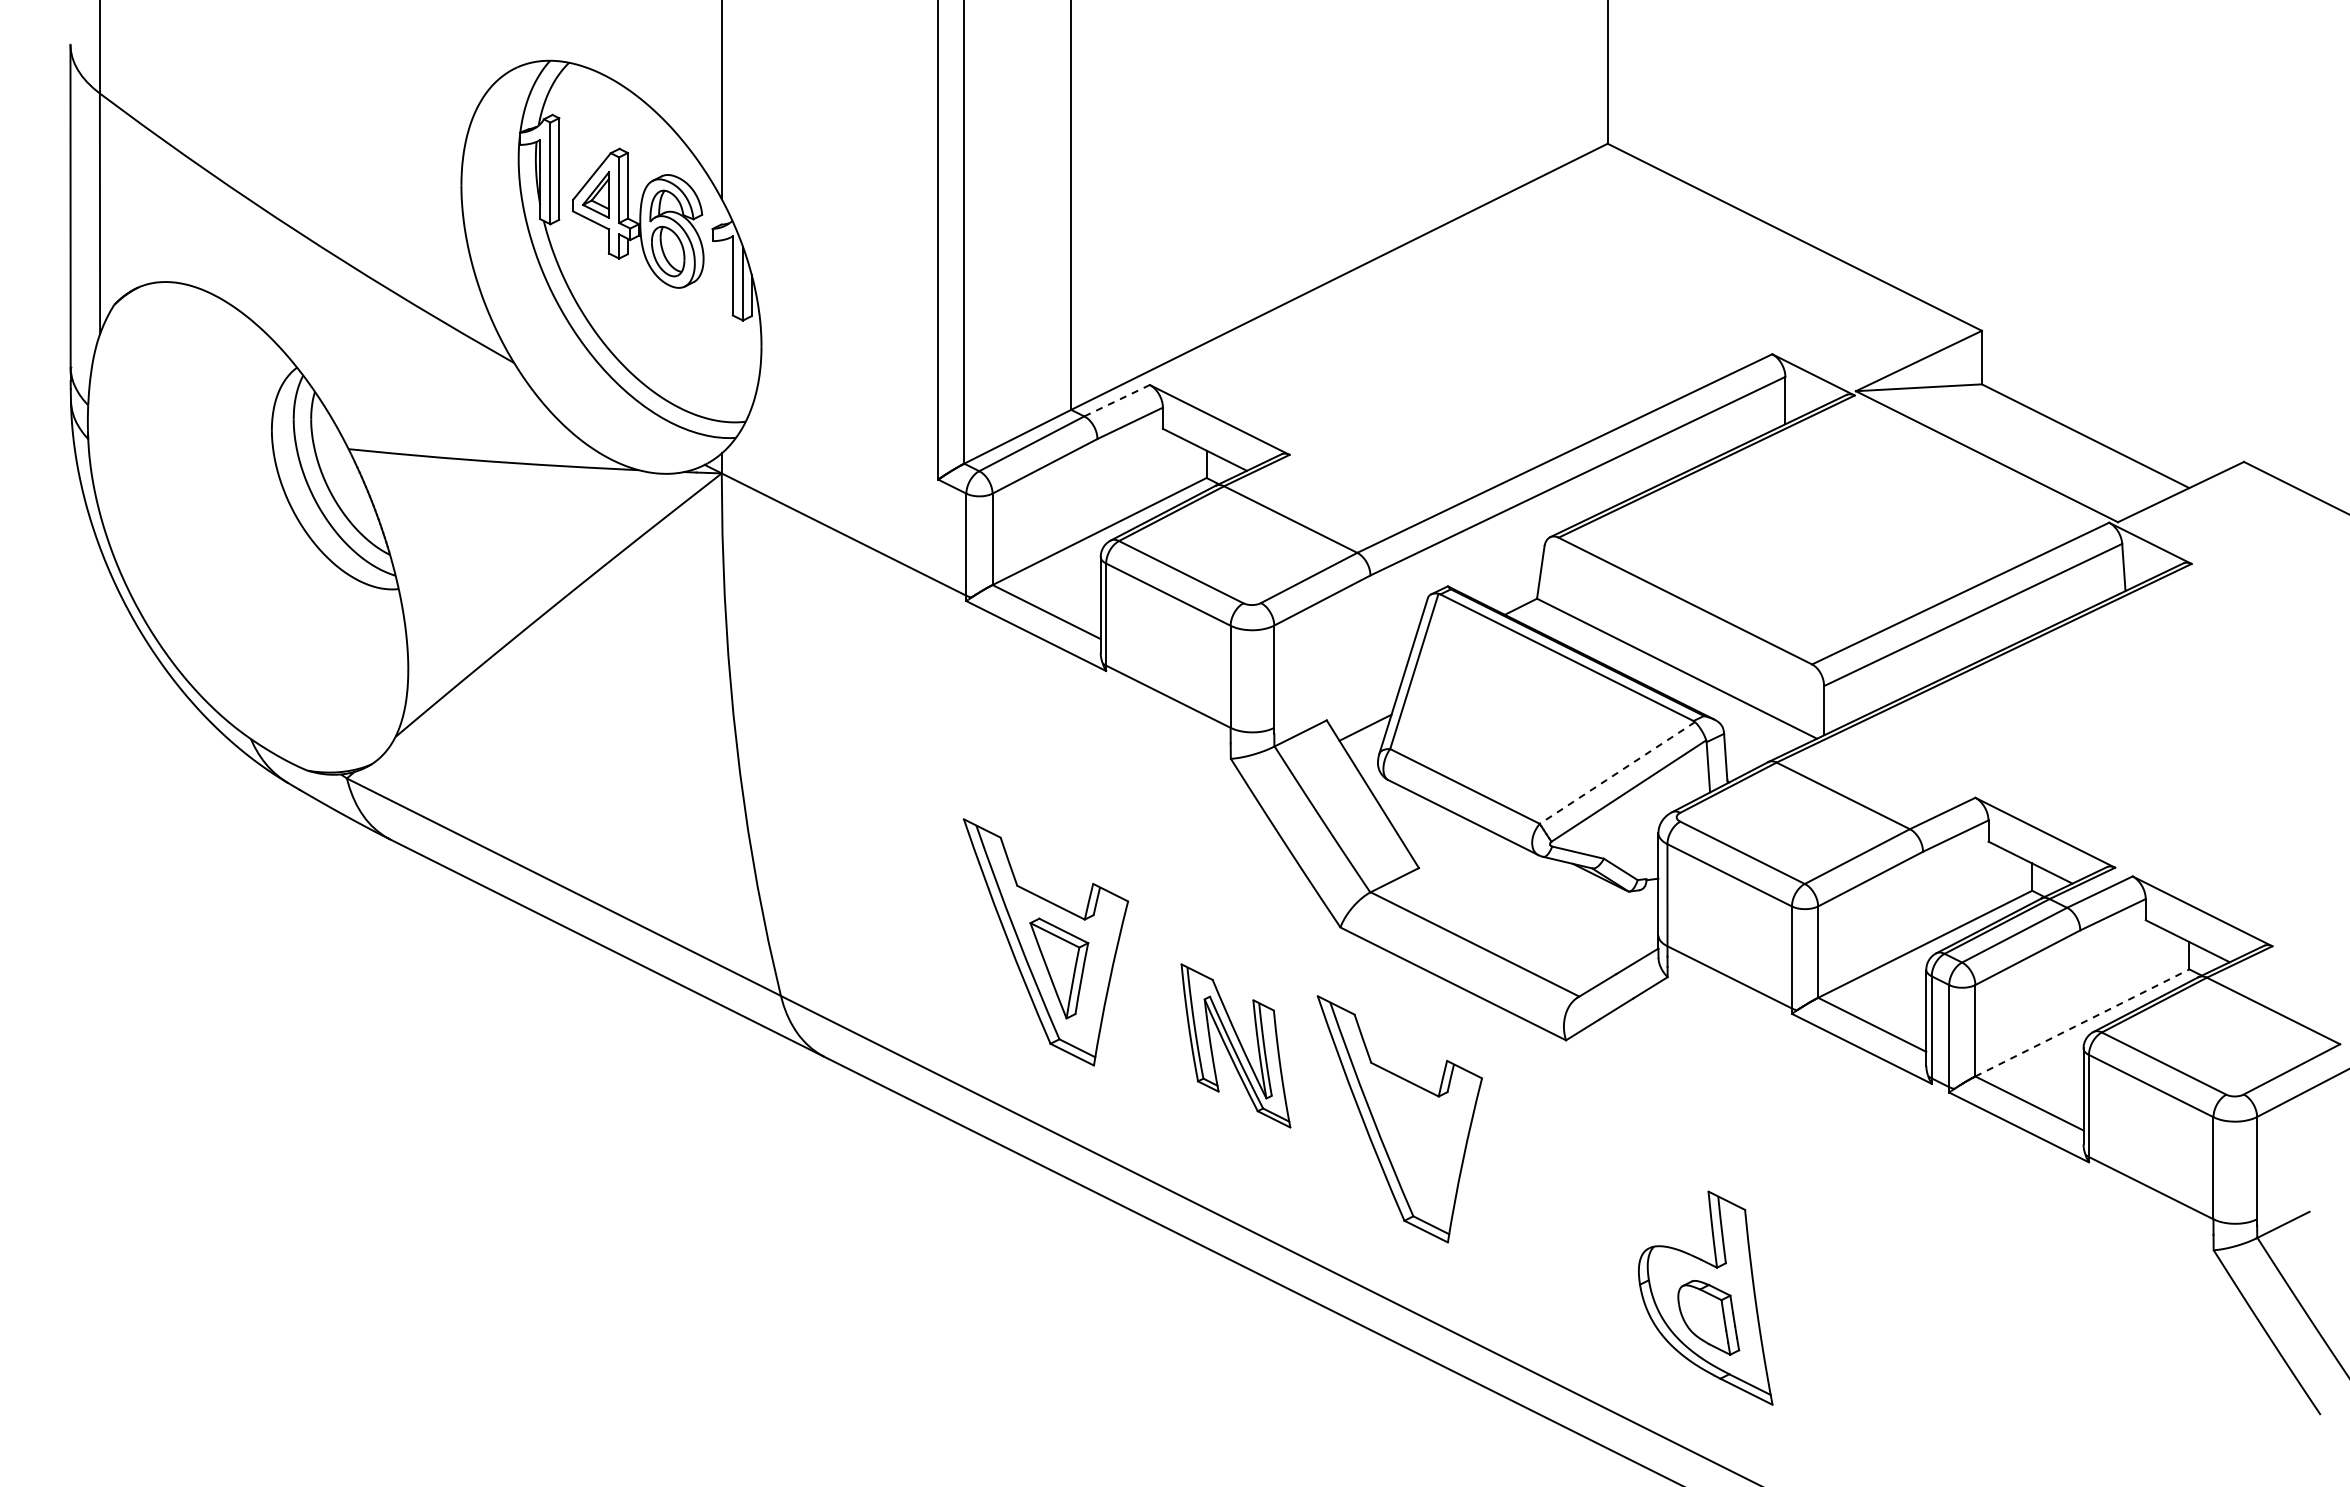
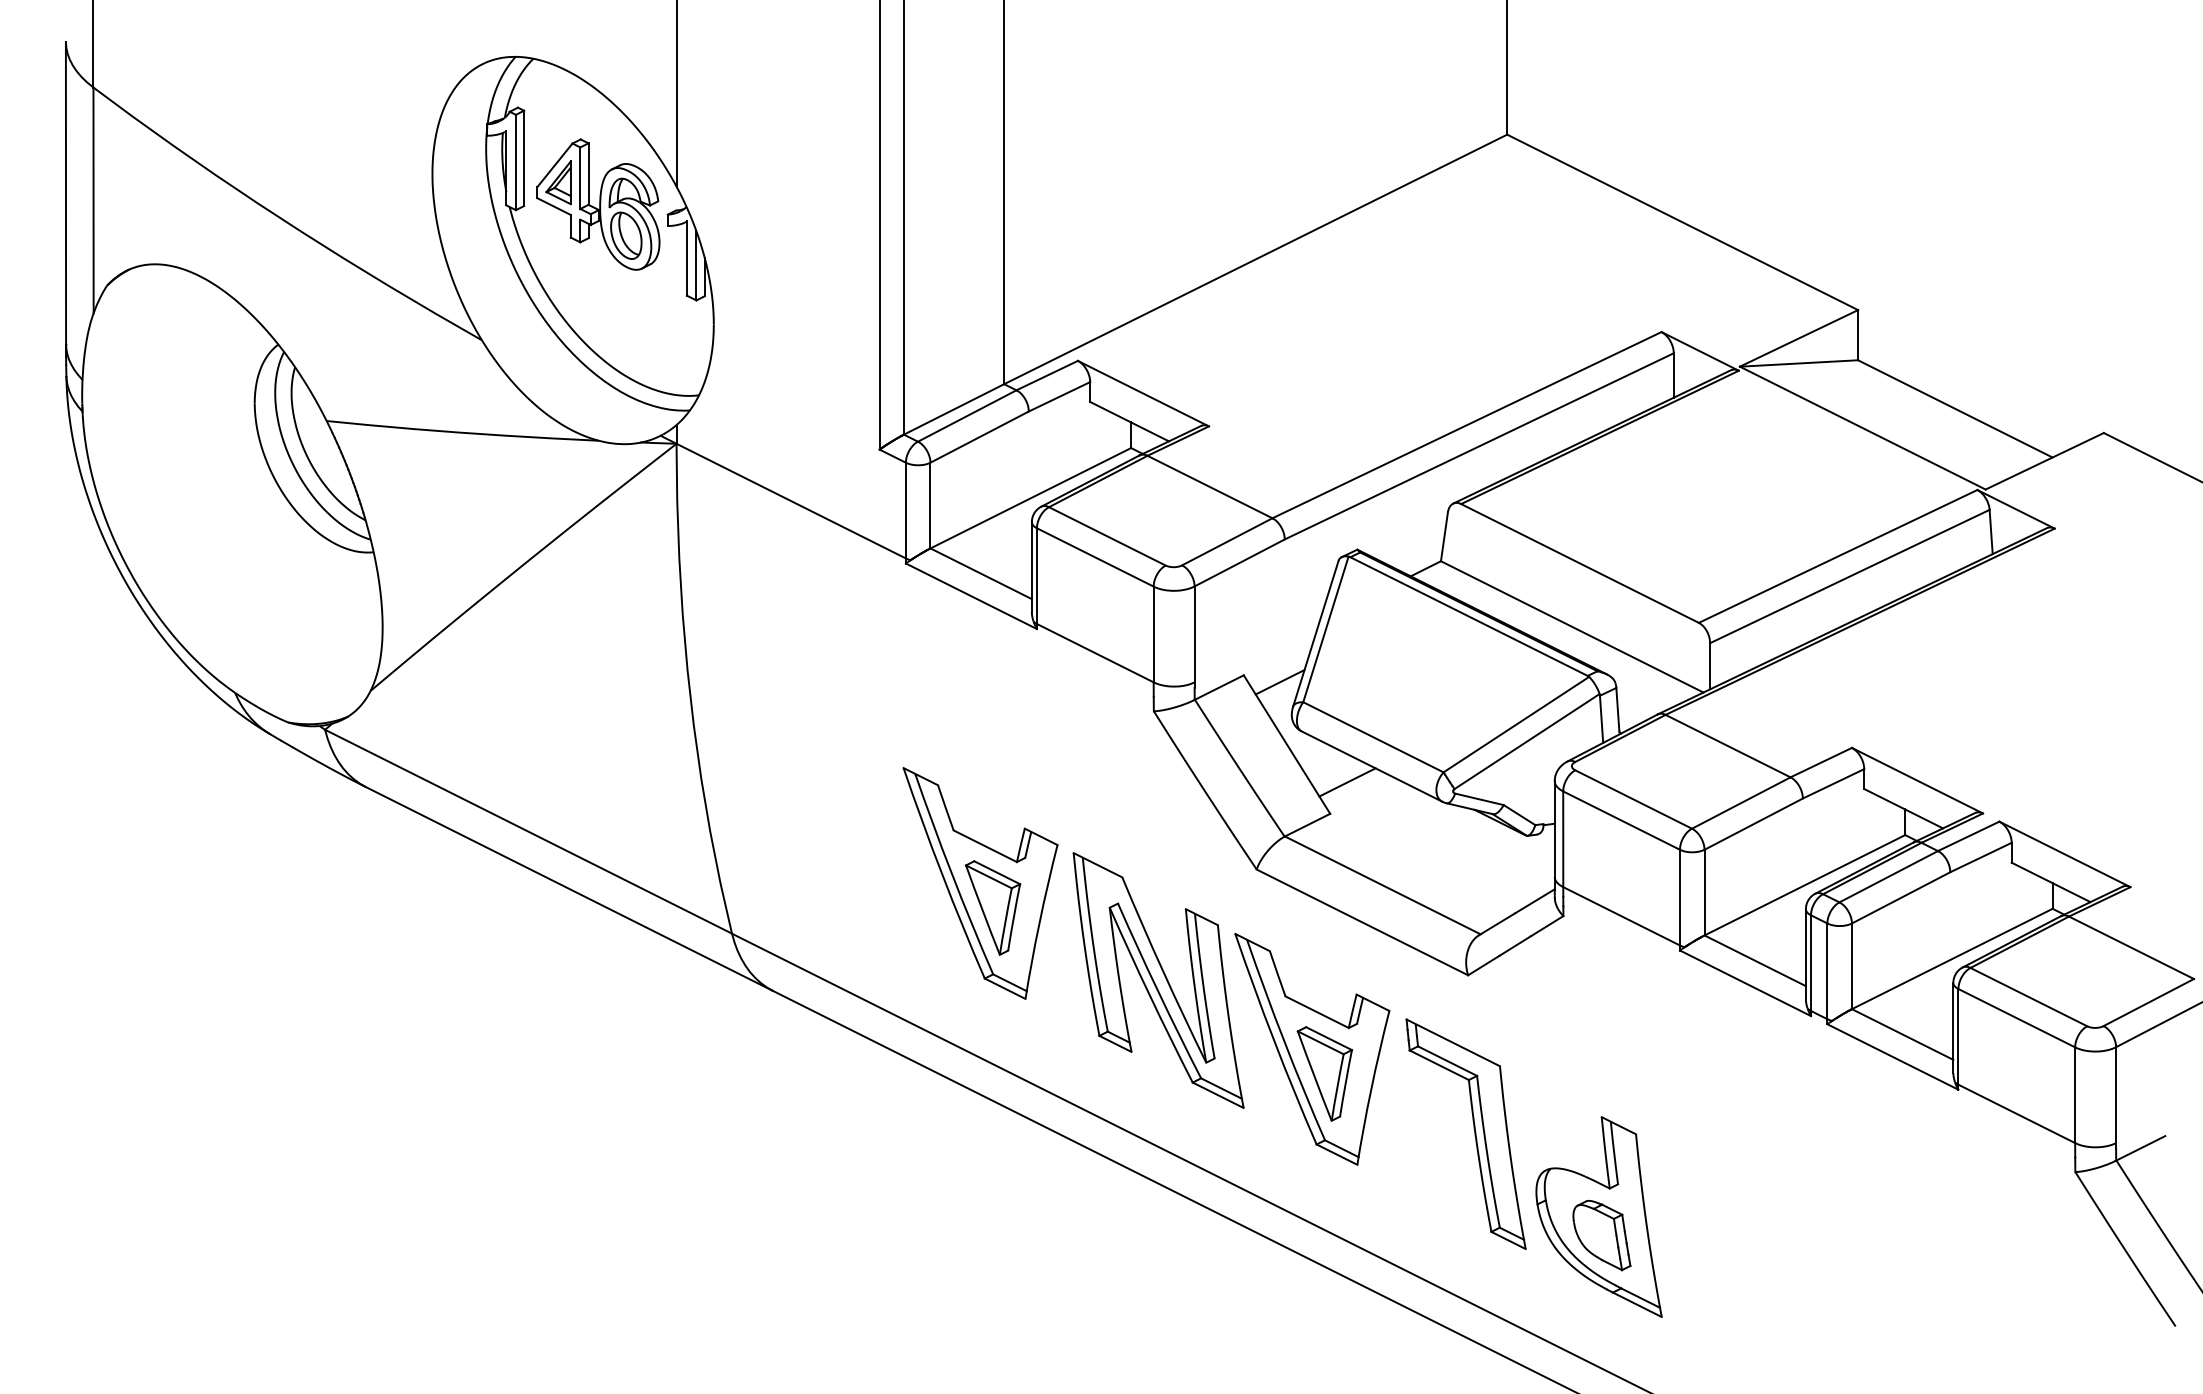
line: (1117, 400) -> (1047, 375), dashed -> solid
line: (1617, 772) -> (1516, 724), dashed -> solid
line: (1437, 834) -> (1347, 782), added
line: (2082, 1023) -> (1952, 959), dashed -> solid
part: (1235, 1045) -> (1158, 980), size x1.67
part: (1413, 1145) -> (1325, 1073), added
part: (1572, 1208) -> (1474, 1132), added

